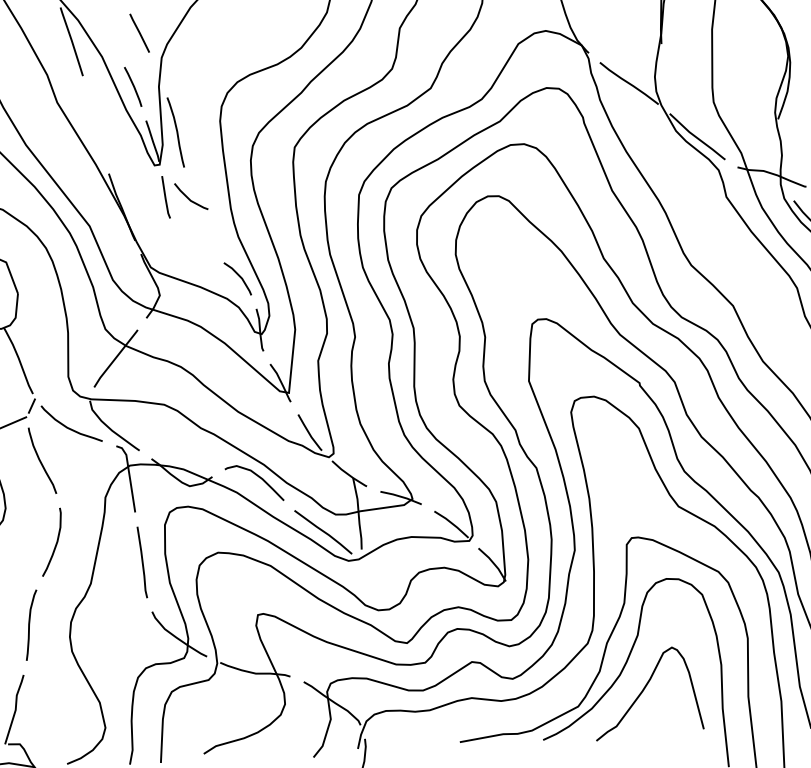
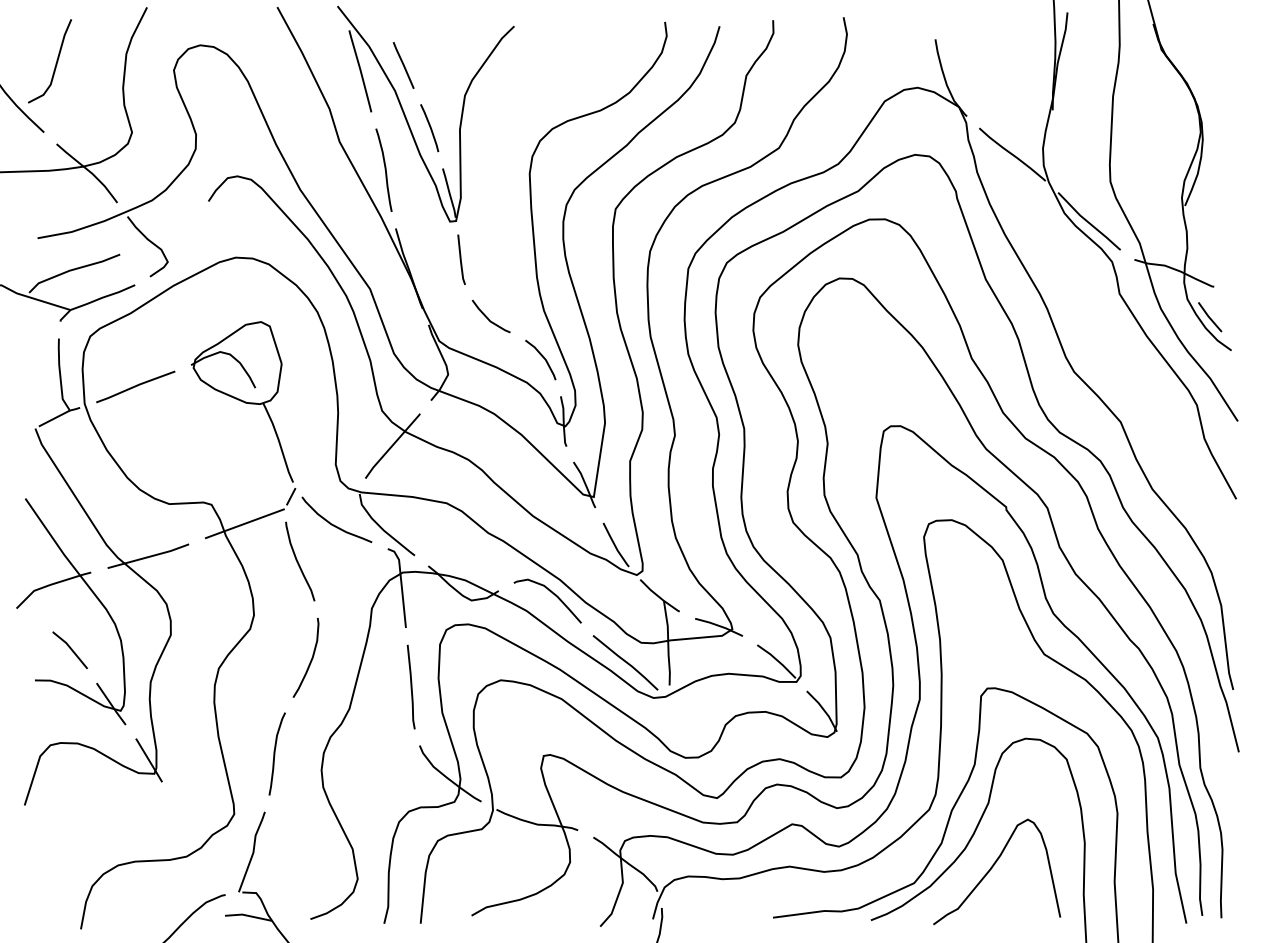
line: (139, 33) -> (403, 65), moved
curve: (176, 131) -> (384, 169), moved
line: (189, 197) -> (488, 317), moved

